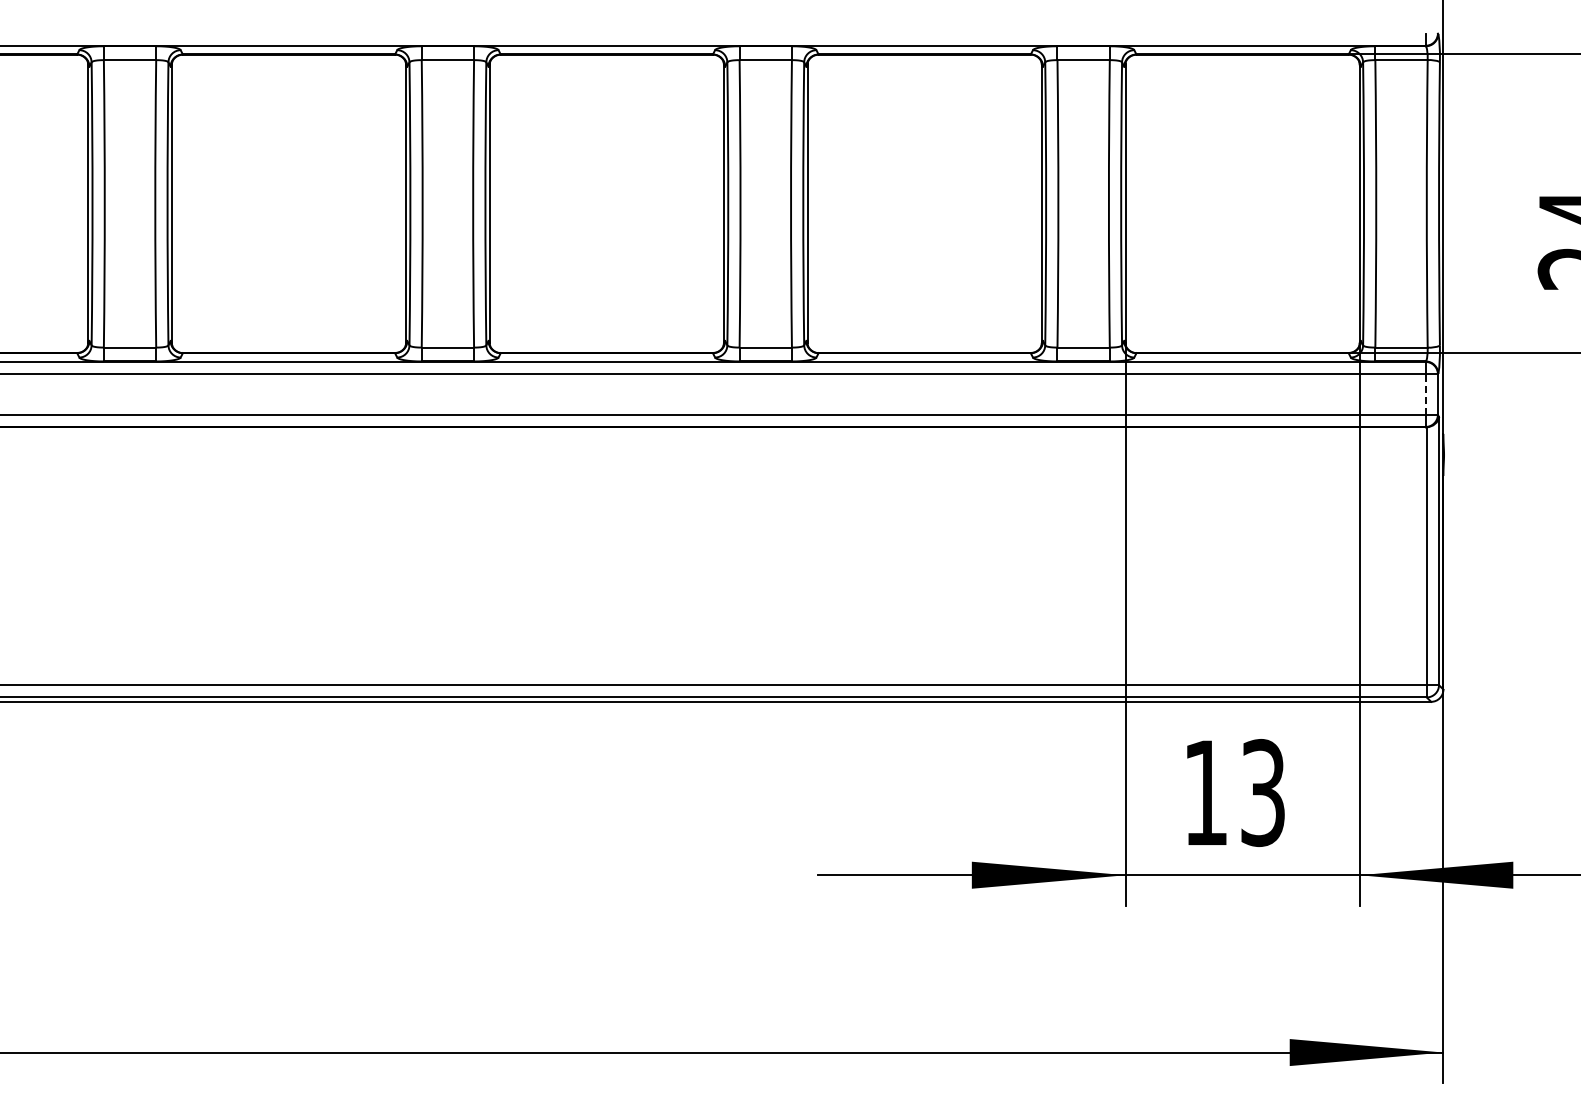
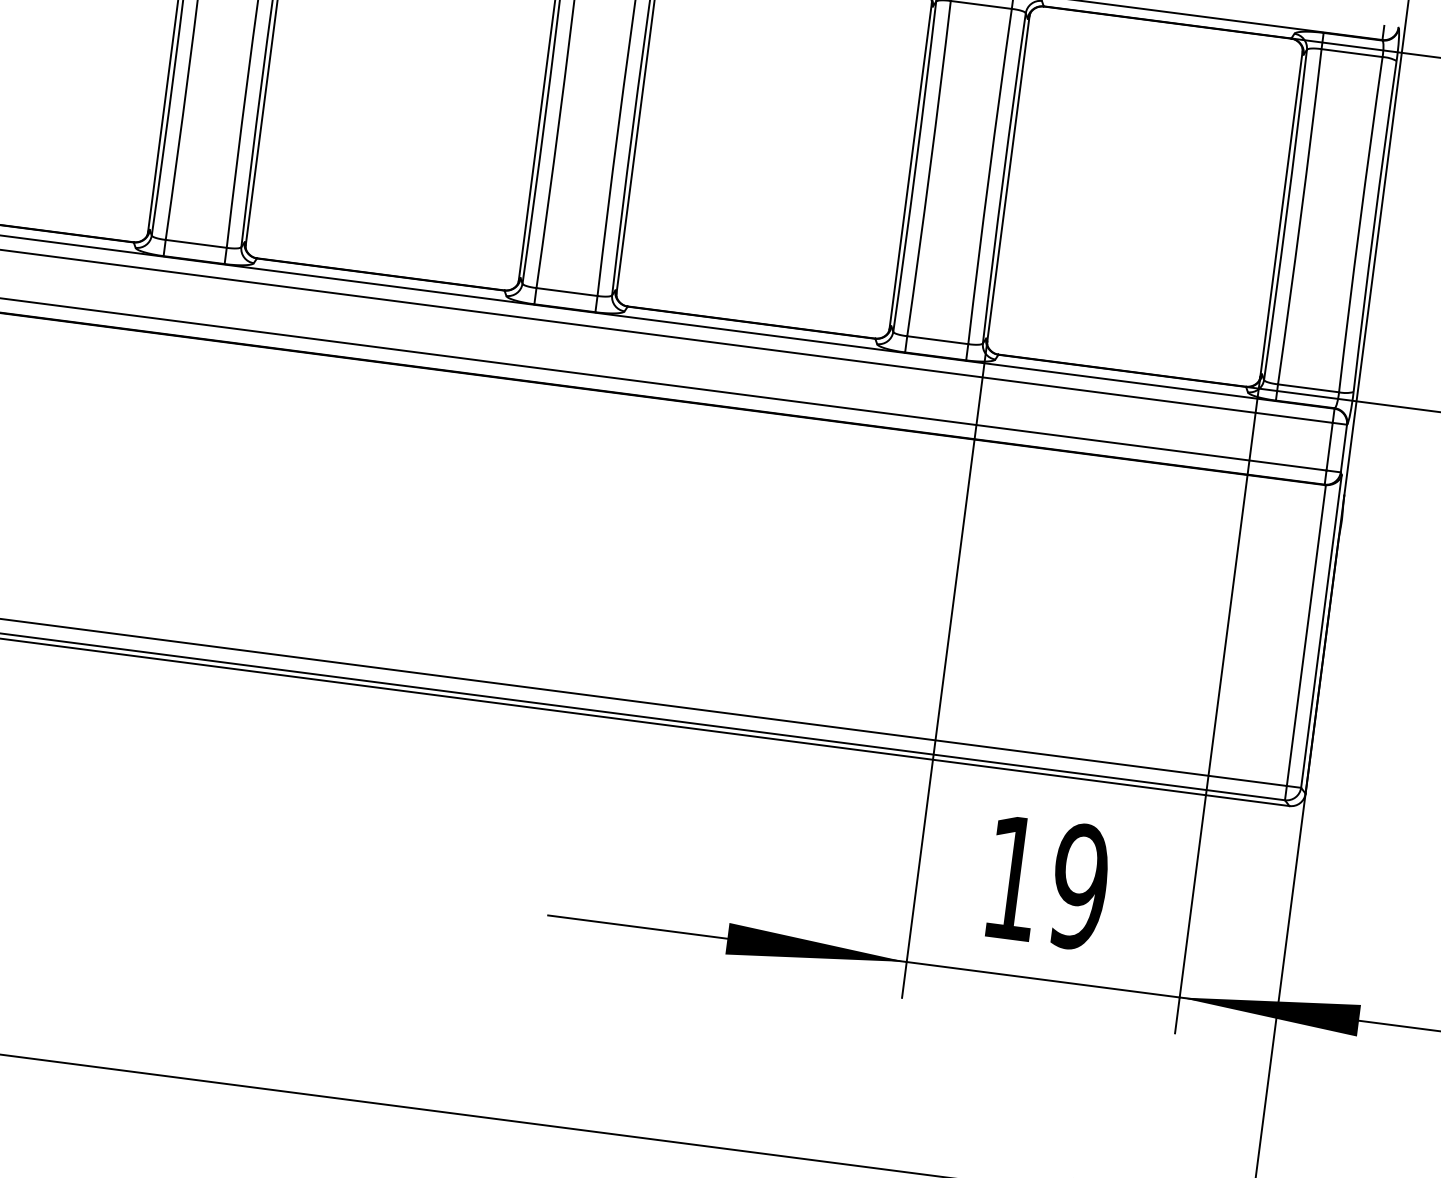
line: (1425, 393) -> (1329, 445), dashed -> solid
text: (1262, 792) -> (1078, 886), 13 -> 19

